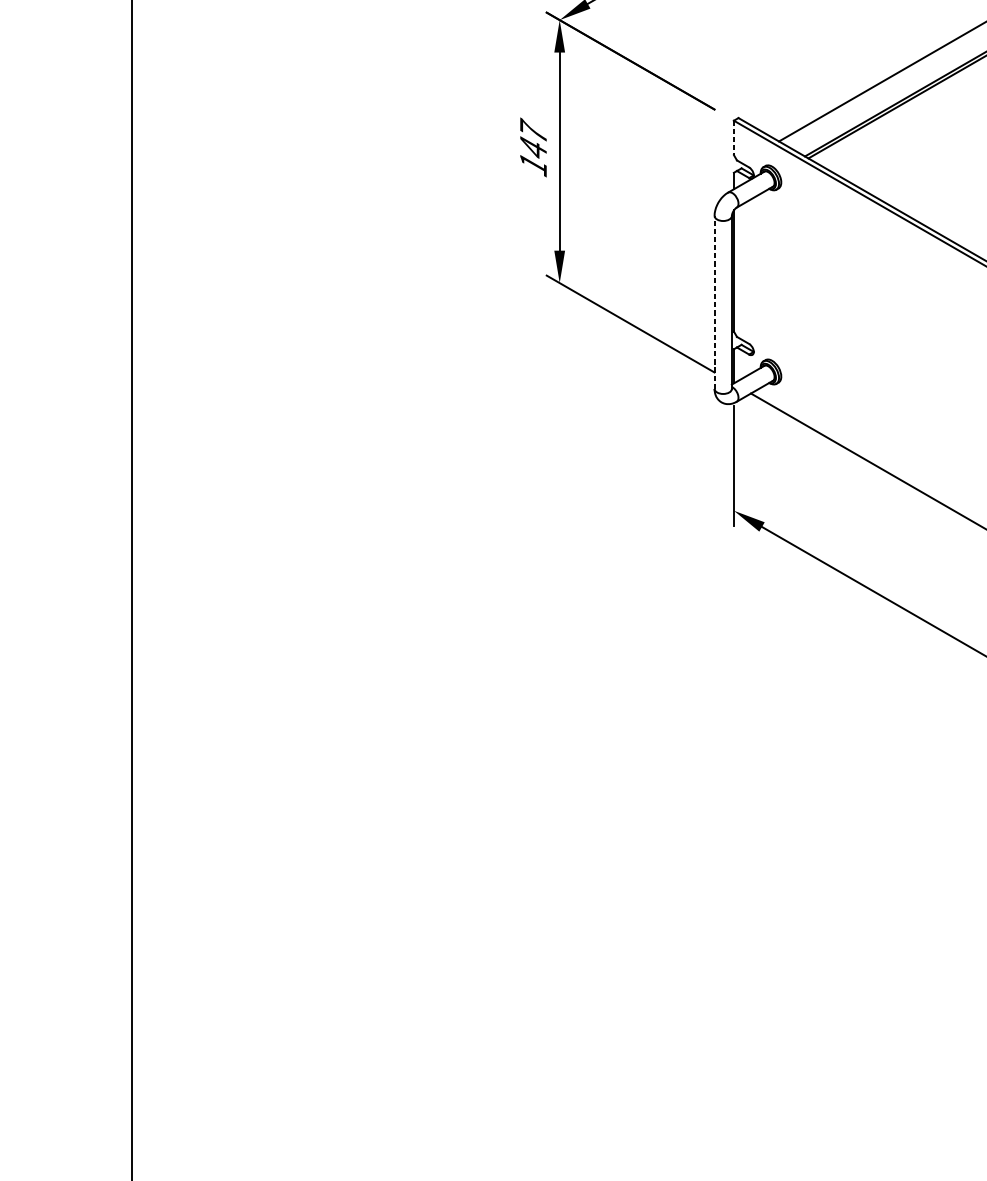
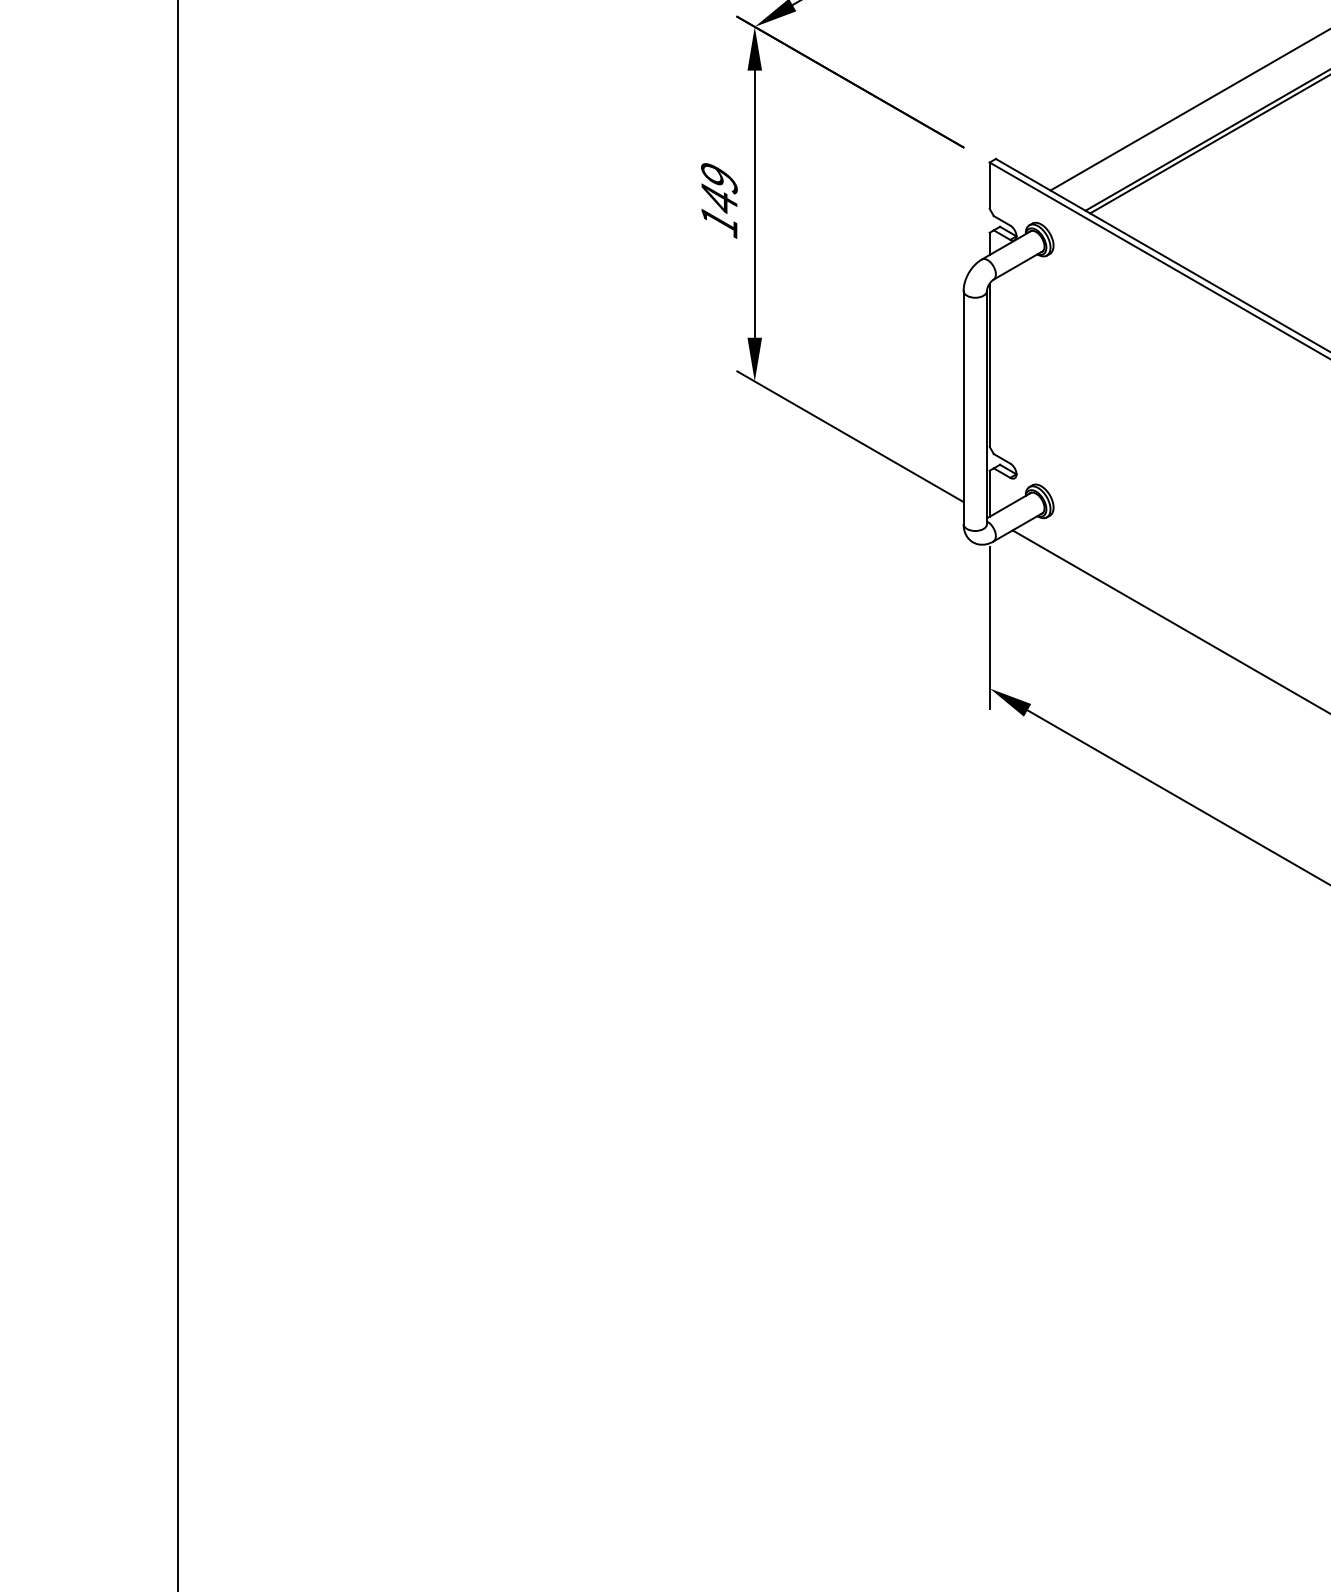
text: (533, 131) -> (719, 176), 147 -> 149
line: (733, 138) -> (989, 186), dashed -> solid
line: (714, 302) -> (963, 407), dashed -> solid

